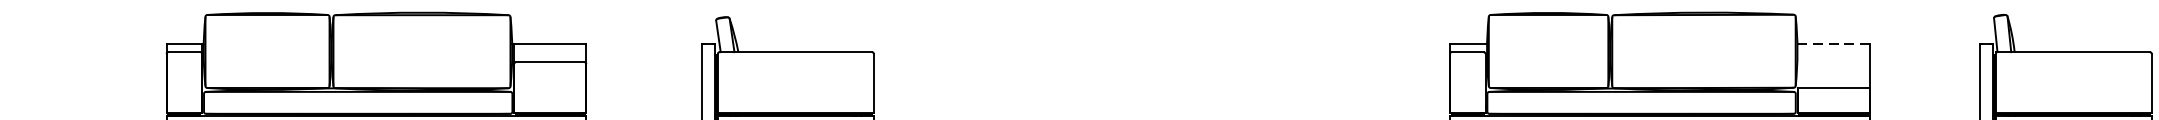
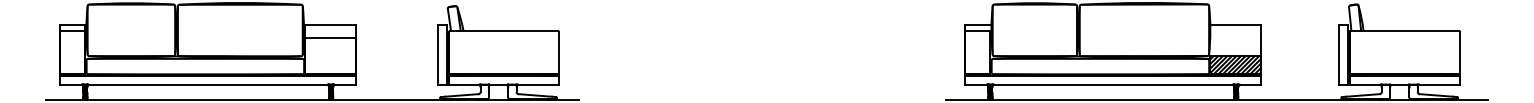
line: (1834, 44) -> (1236, 25), dashed -> solid
hatch: (1833, 99) -> (1235, 64), added

